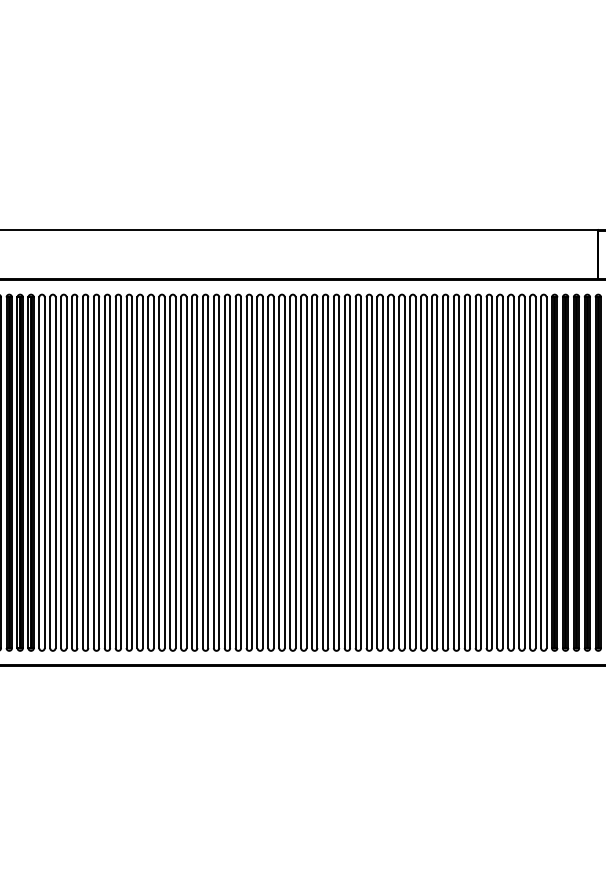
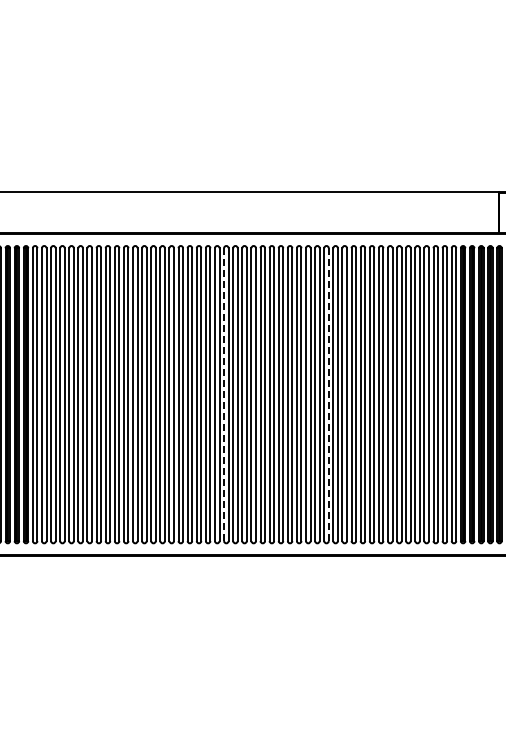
line: (393, 472) -> (328, 394), solid -> dashed
line: (268, 473) -> (224, 395), solid -> dashed

